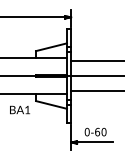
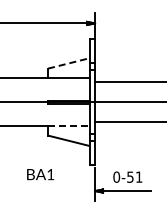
line: (52, 47) -> (69, 63), solid -> dashed
line: (51, 93) -> (68, 125), solid -> dashed
text: (19, 109) -> (40, 174), moved
text: (100, 131) -> (134, 176), 0-60 -> 0-51

